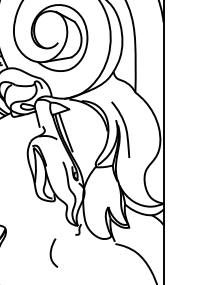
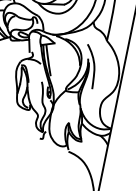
curve: (51, 252) -> (19, 148), removed

